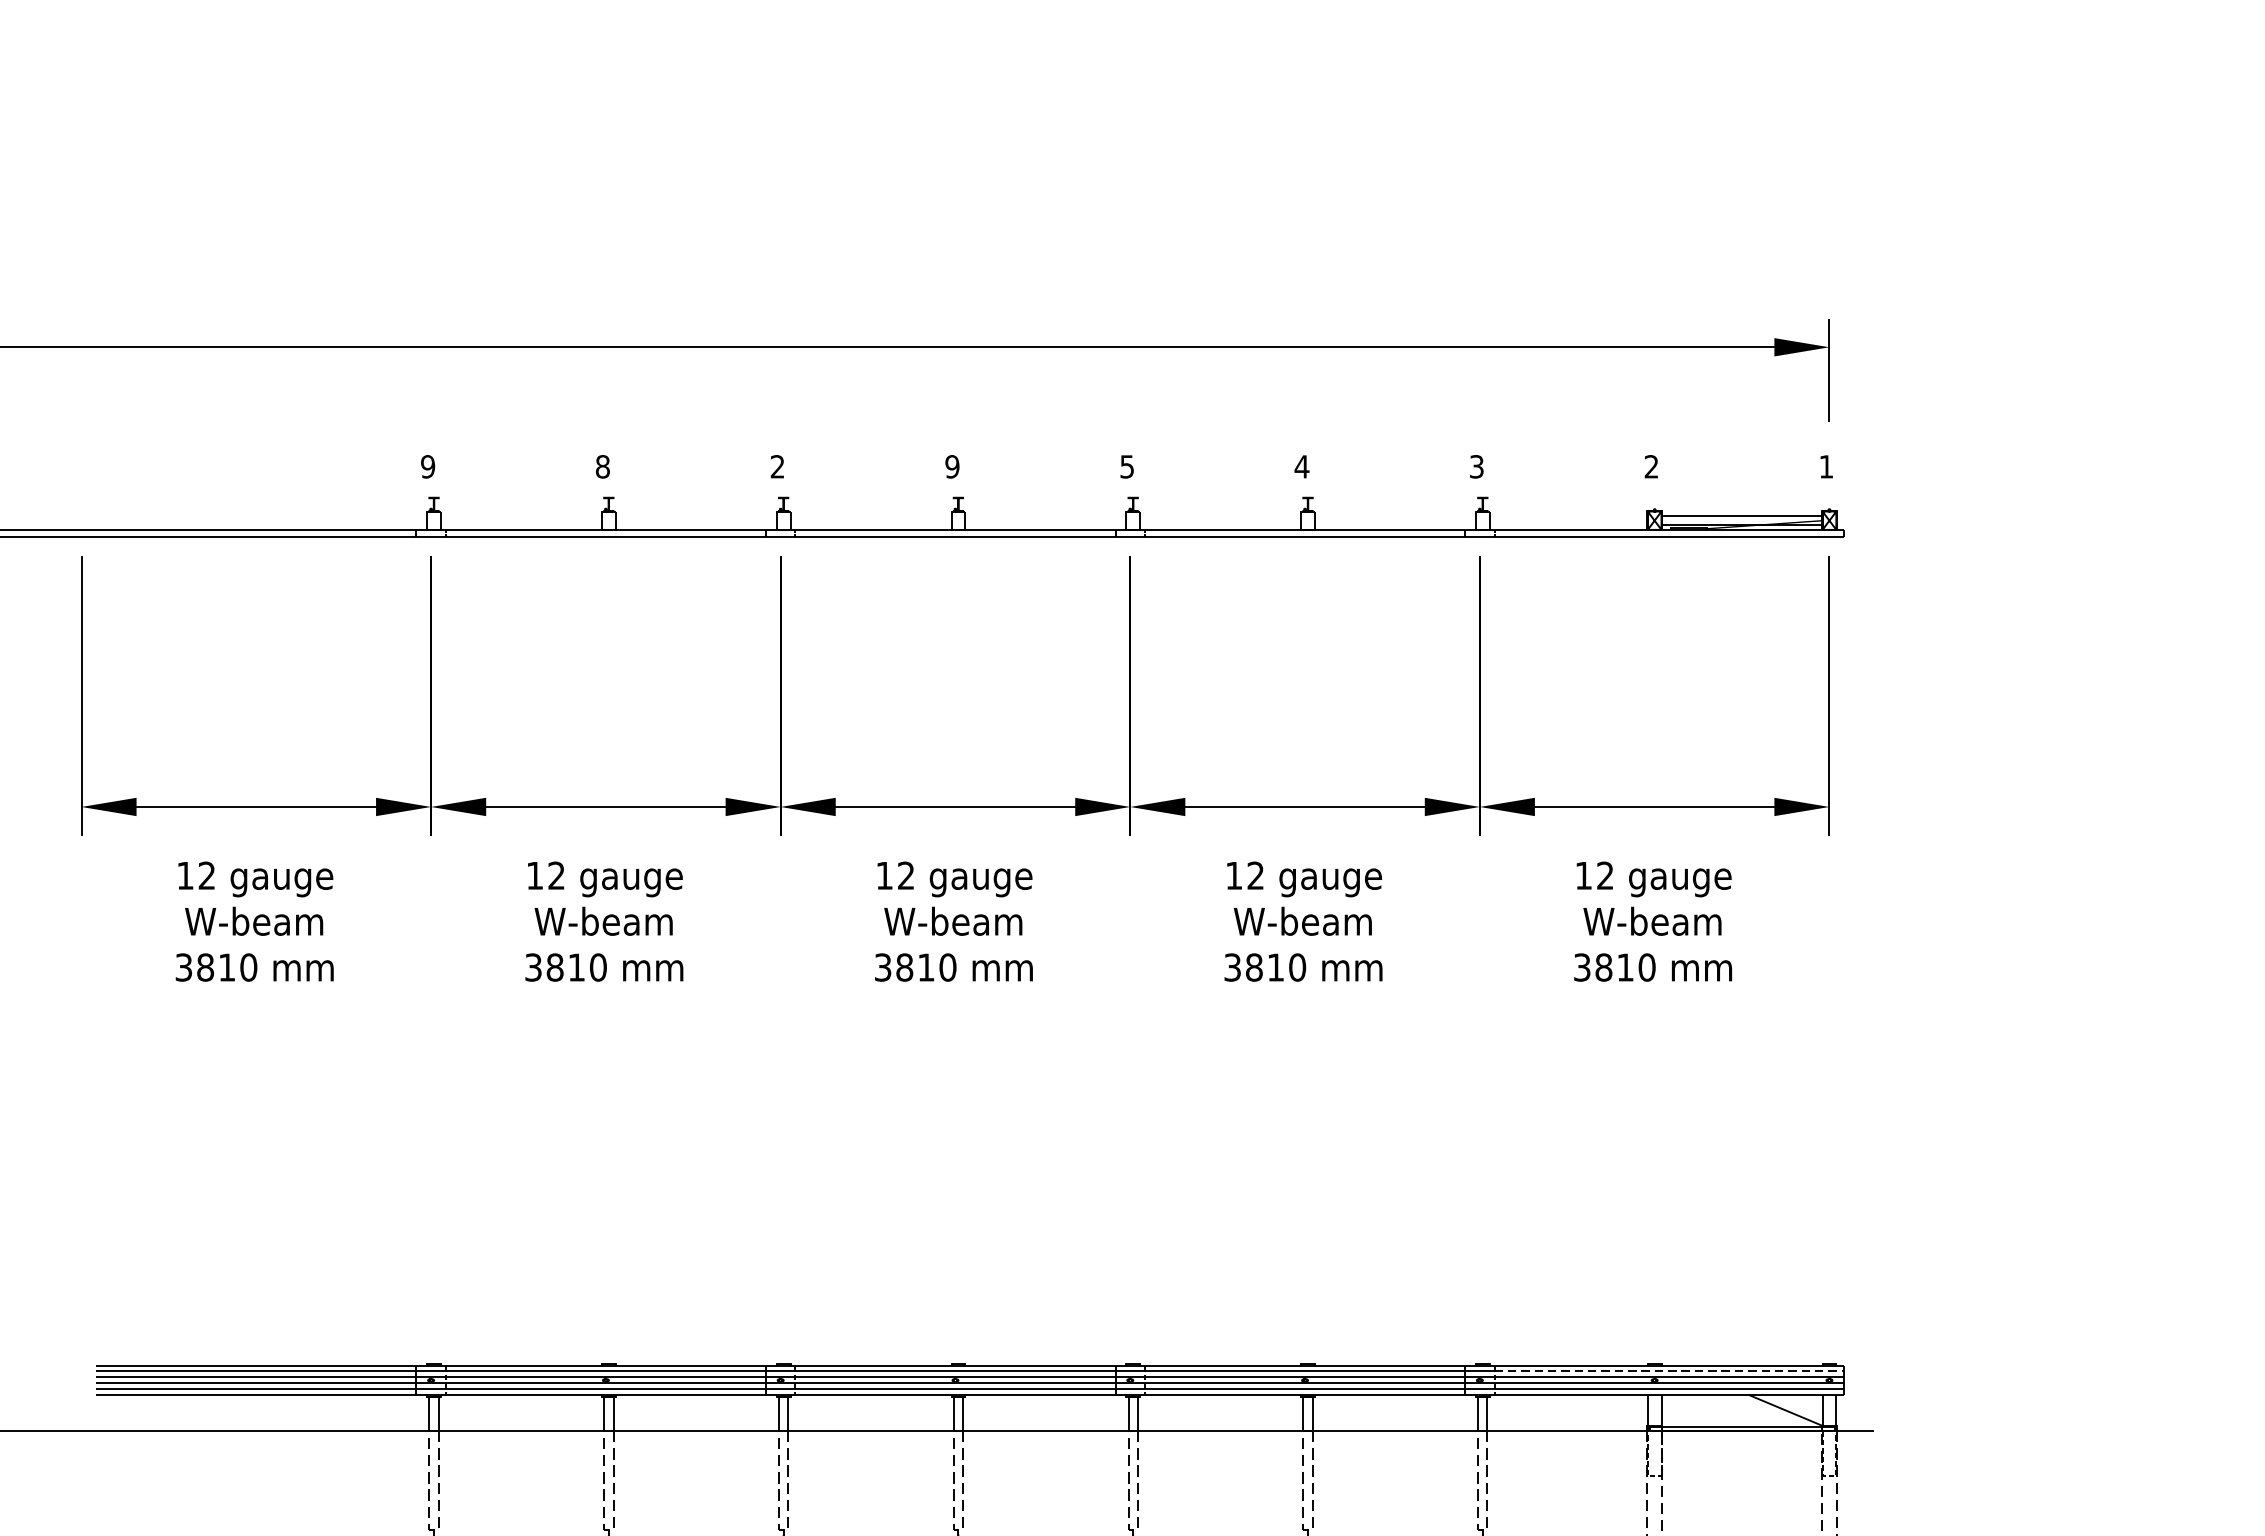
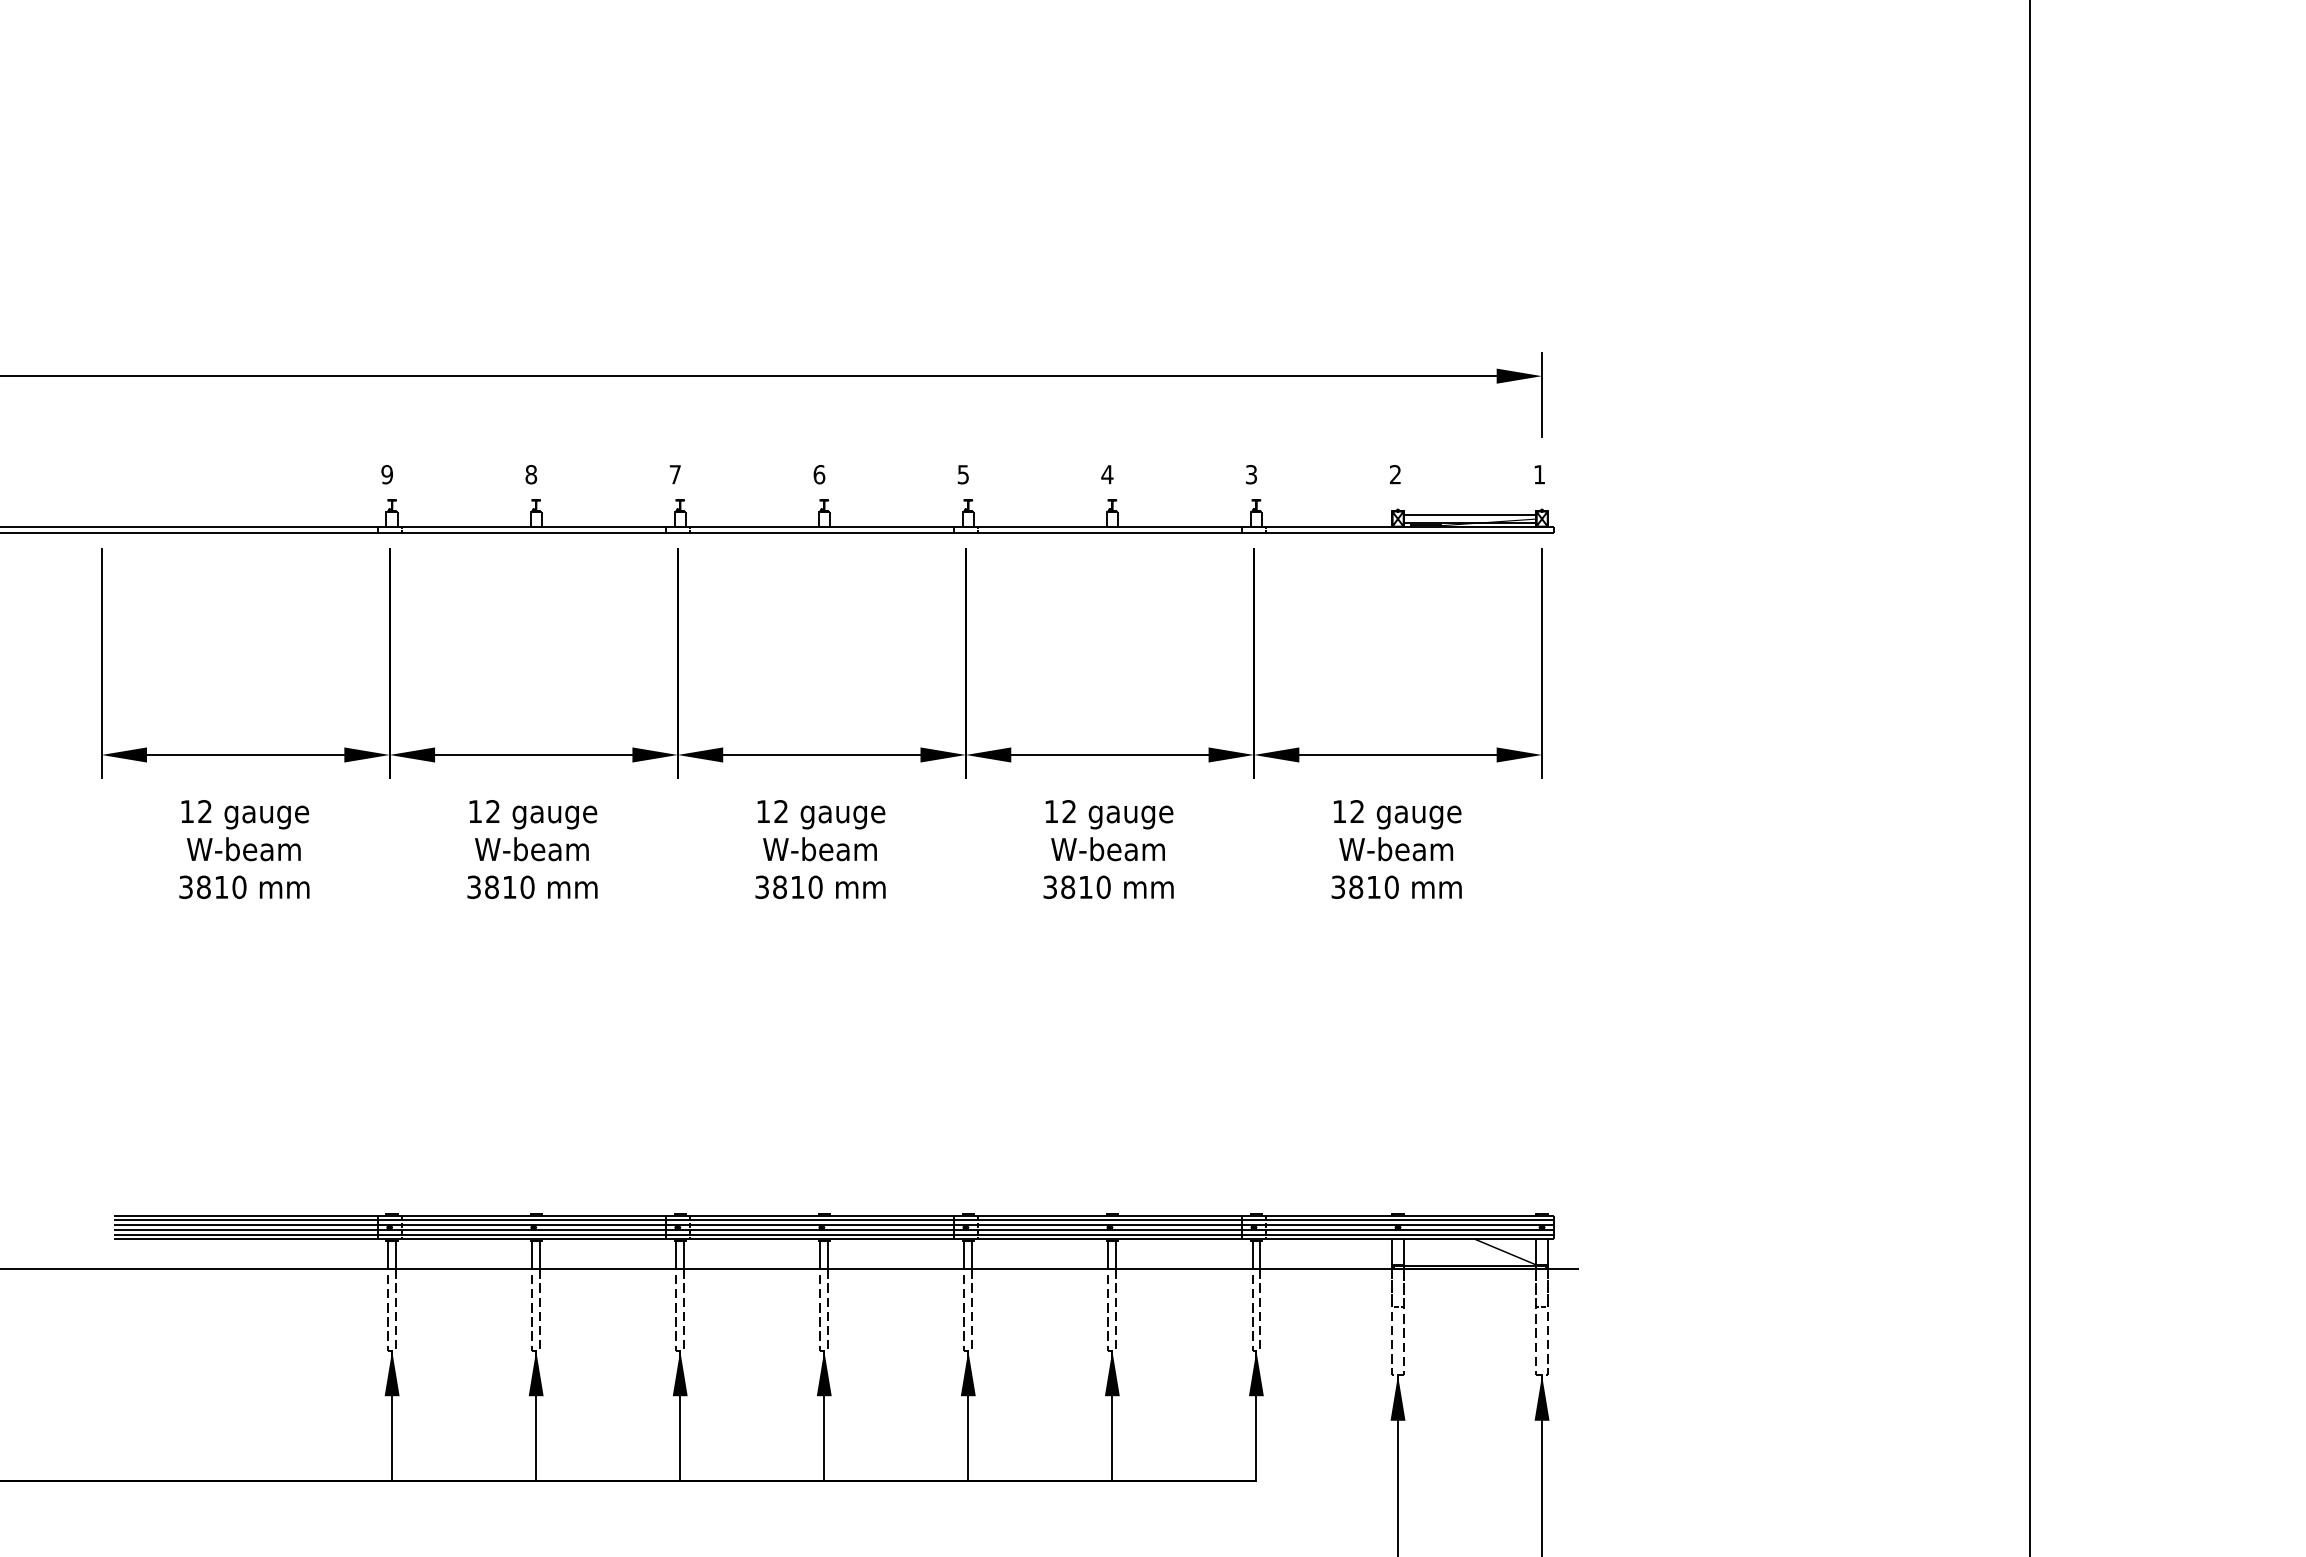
text: (776, 466) -> (674, 474), 2 -> 7
text: (952, 466) -> (819, 474), 9 -> 6
line: (1669, 1371) -> (1410, 1220), dashed -> solid

